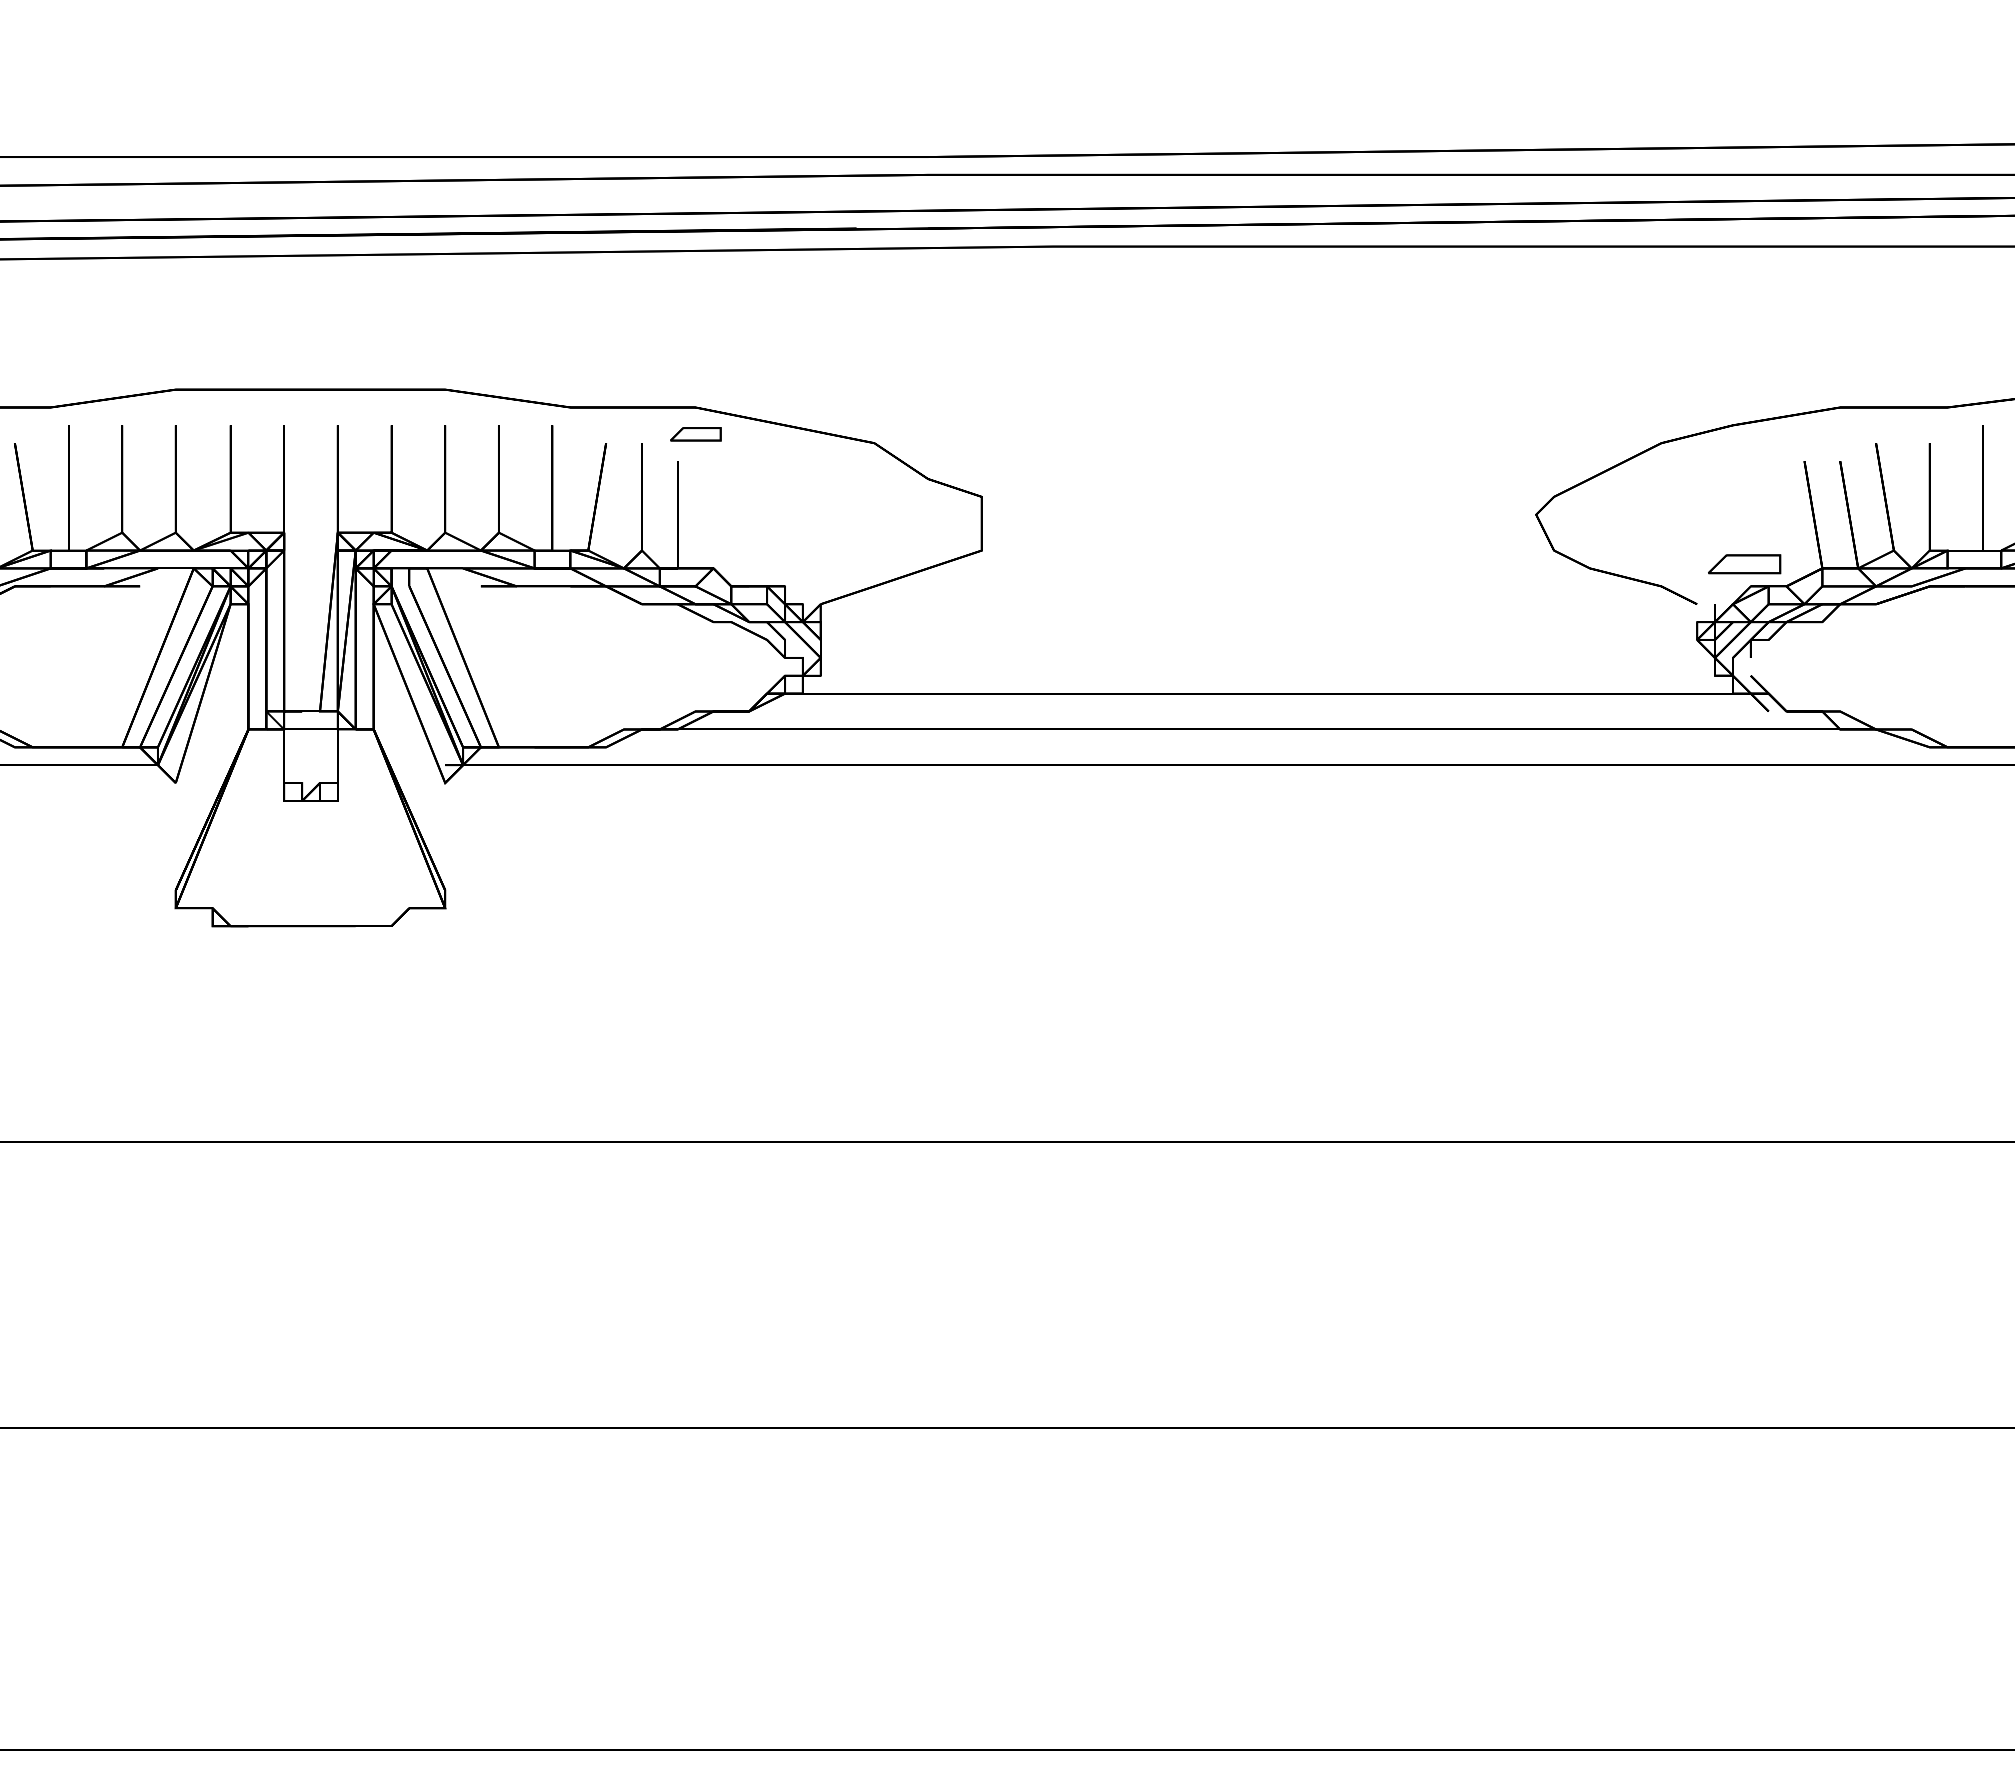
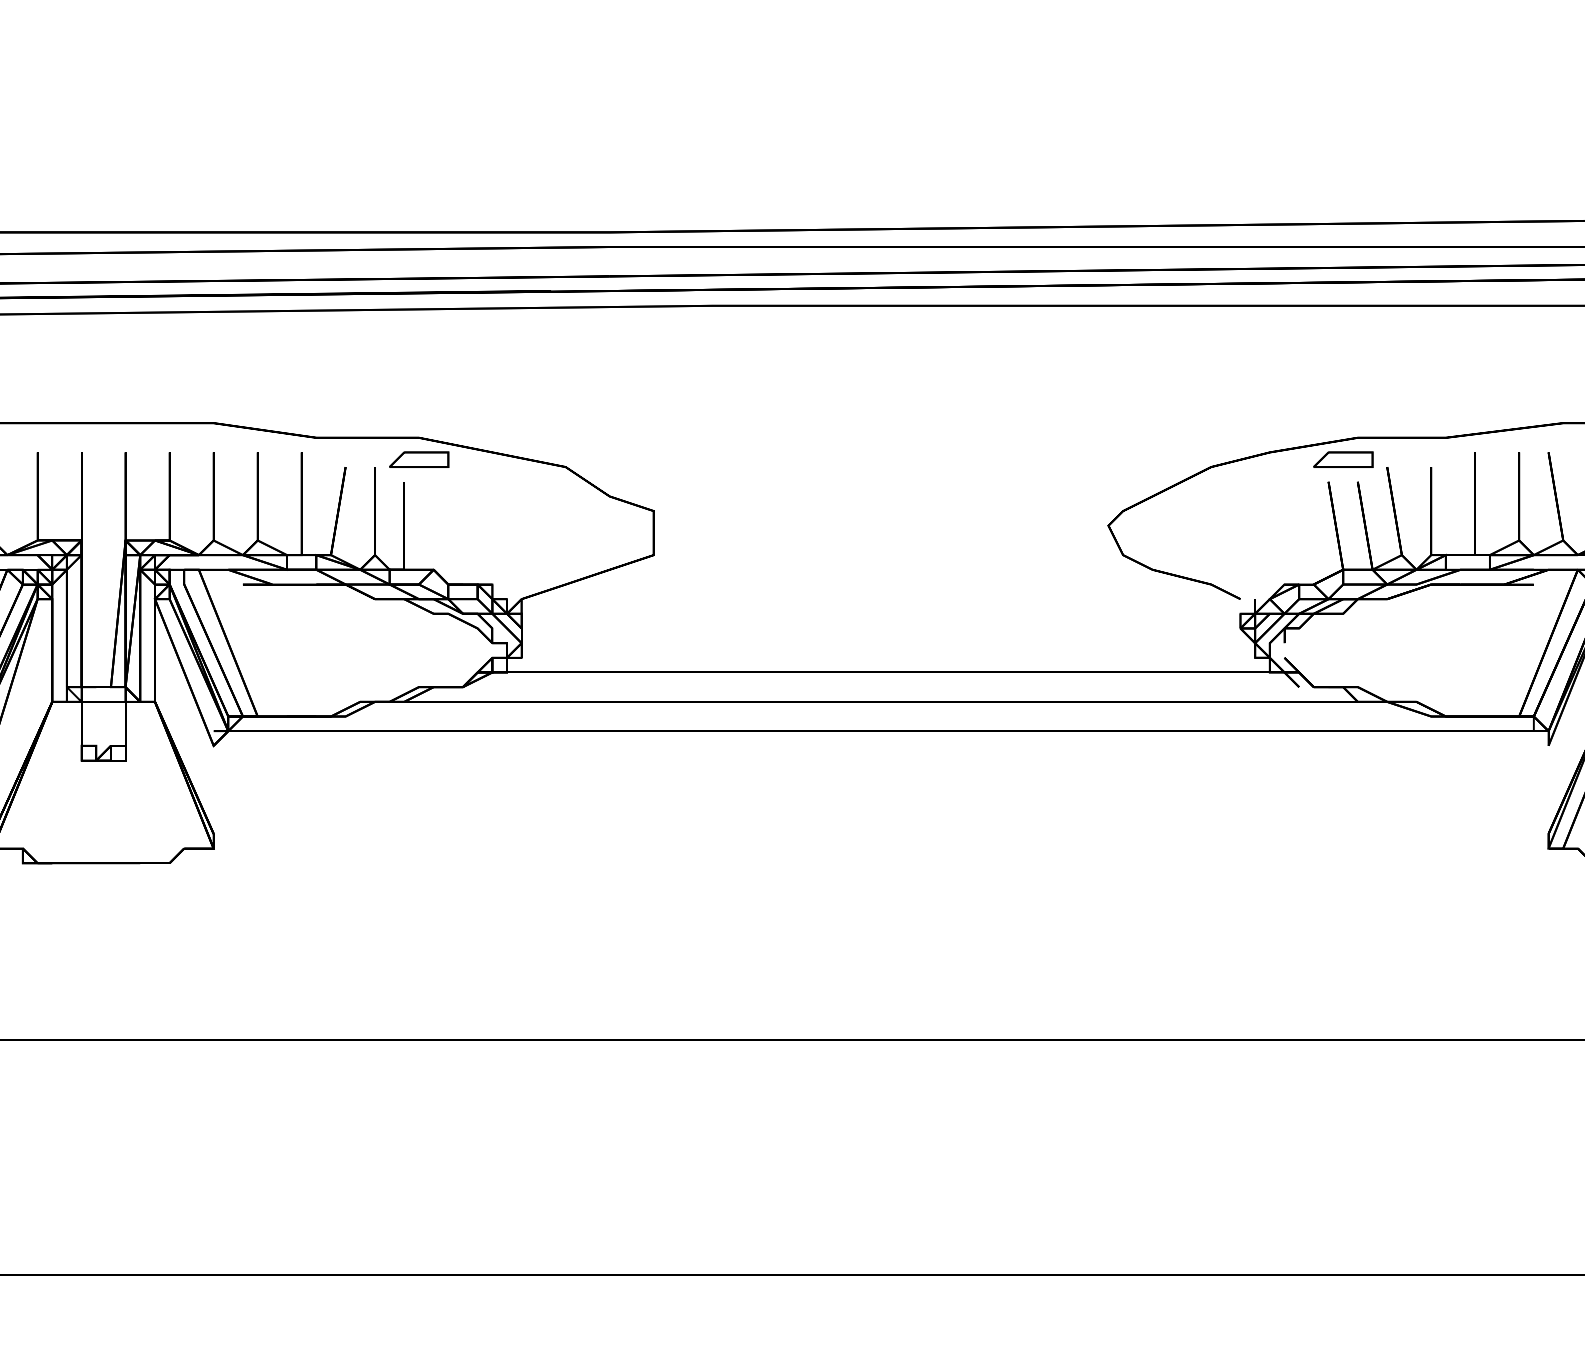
part: (695, 434) -> (418, 459), size x1.43
part: (1744, 564) -> (1343, 459), moved

